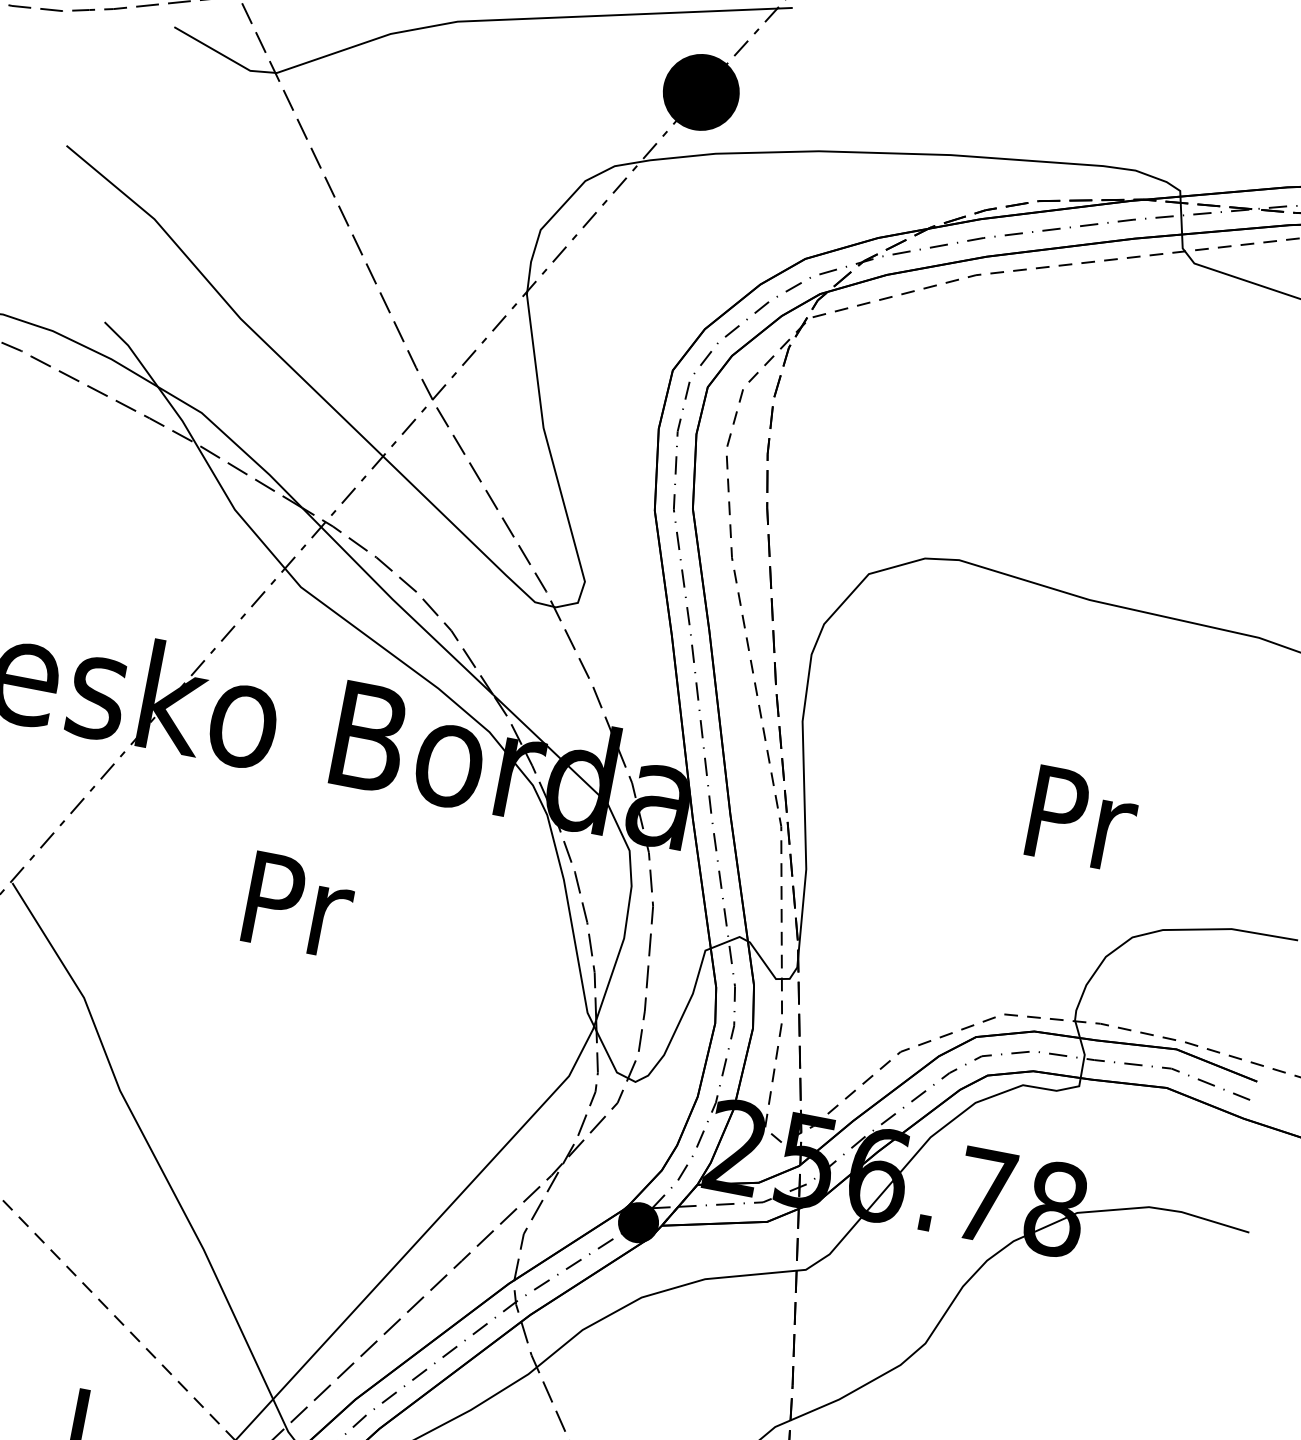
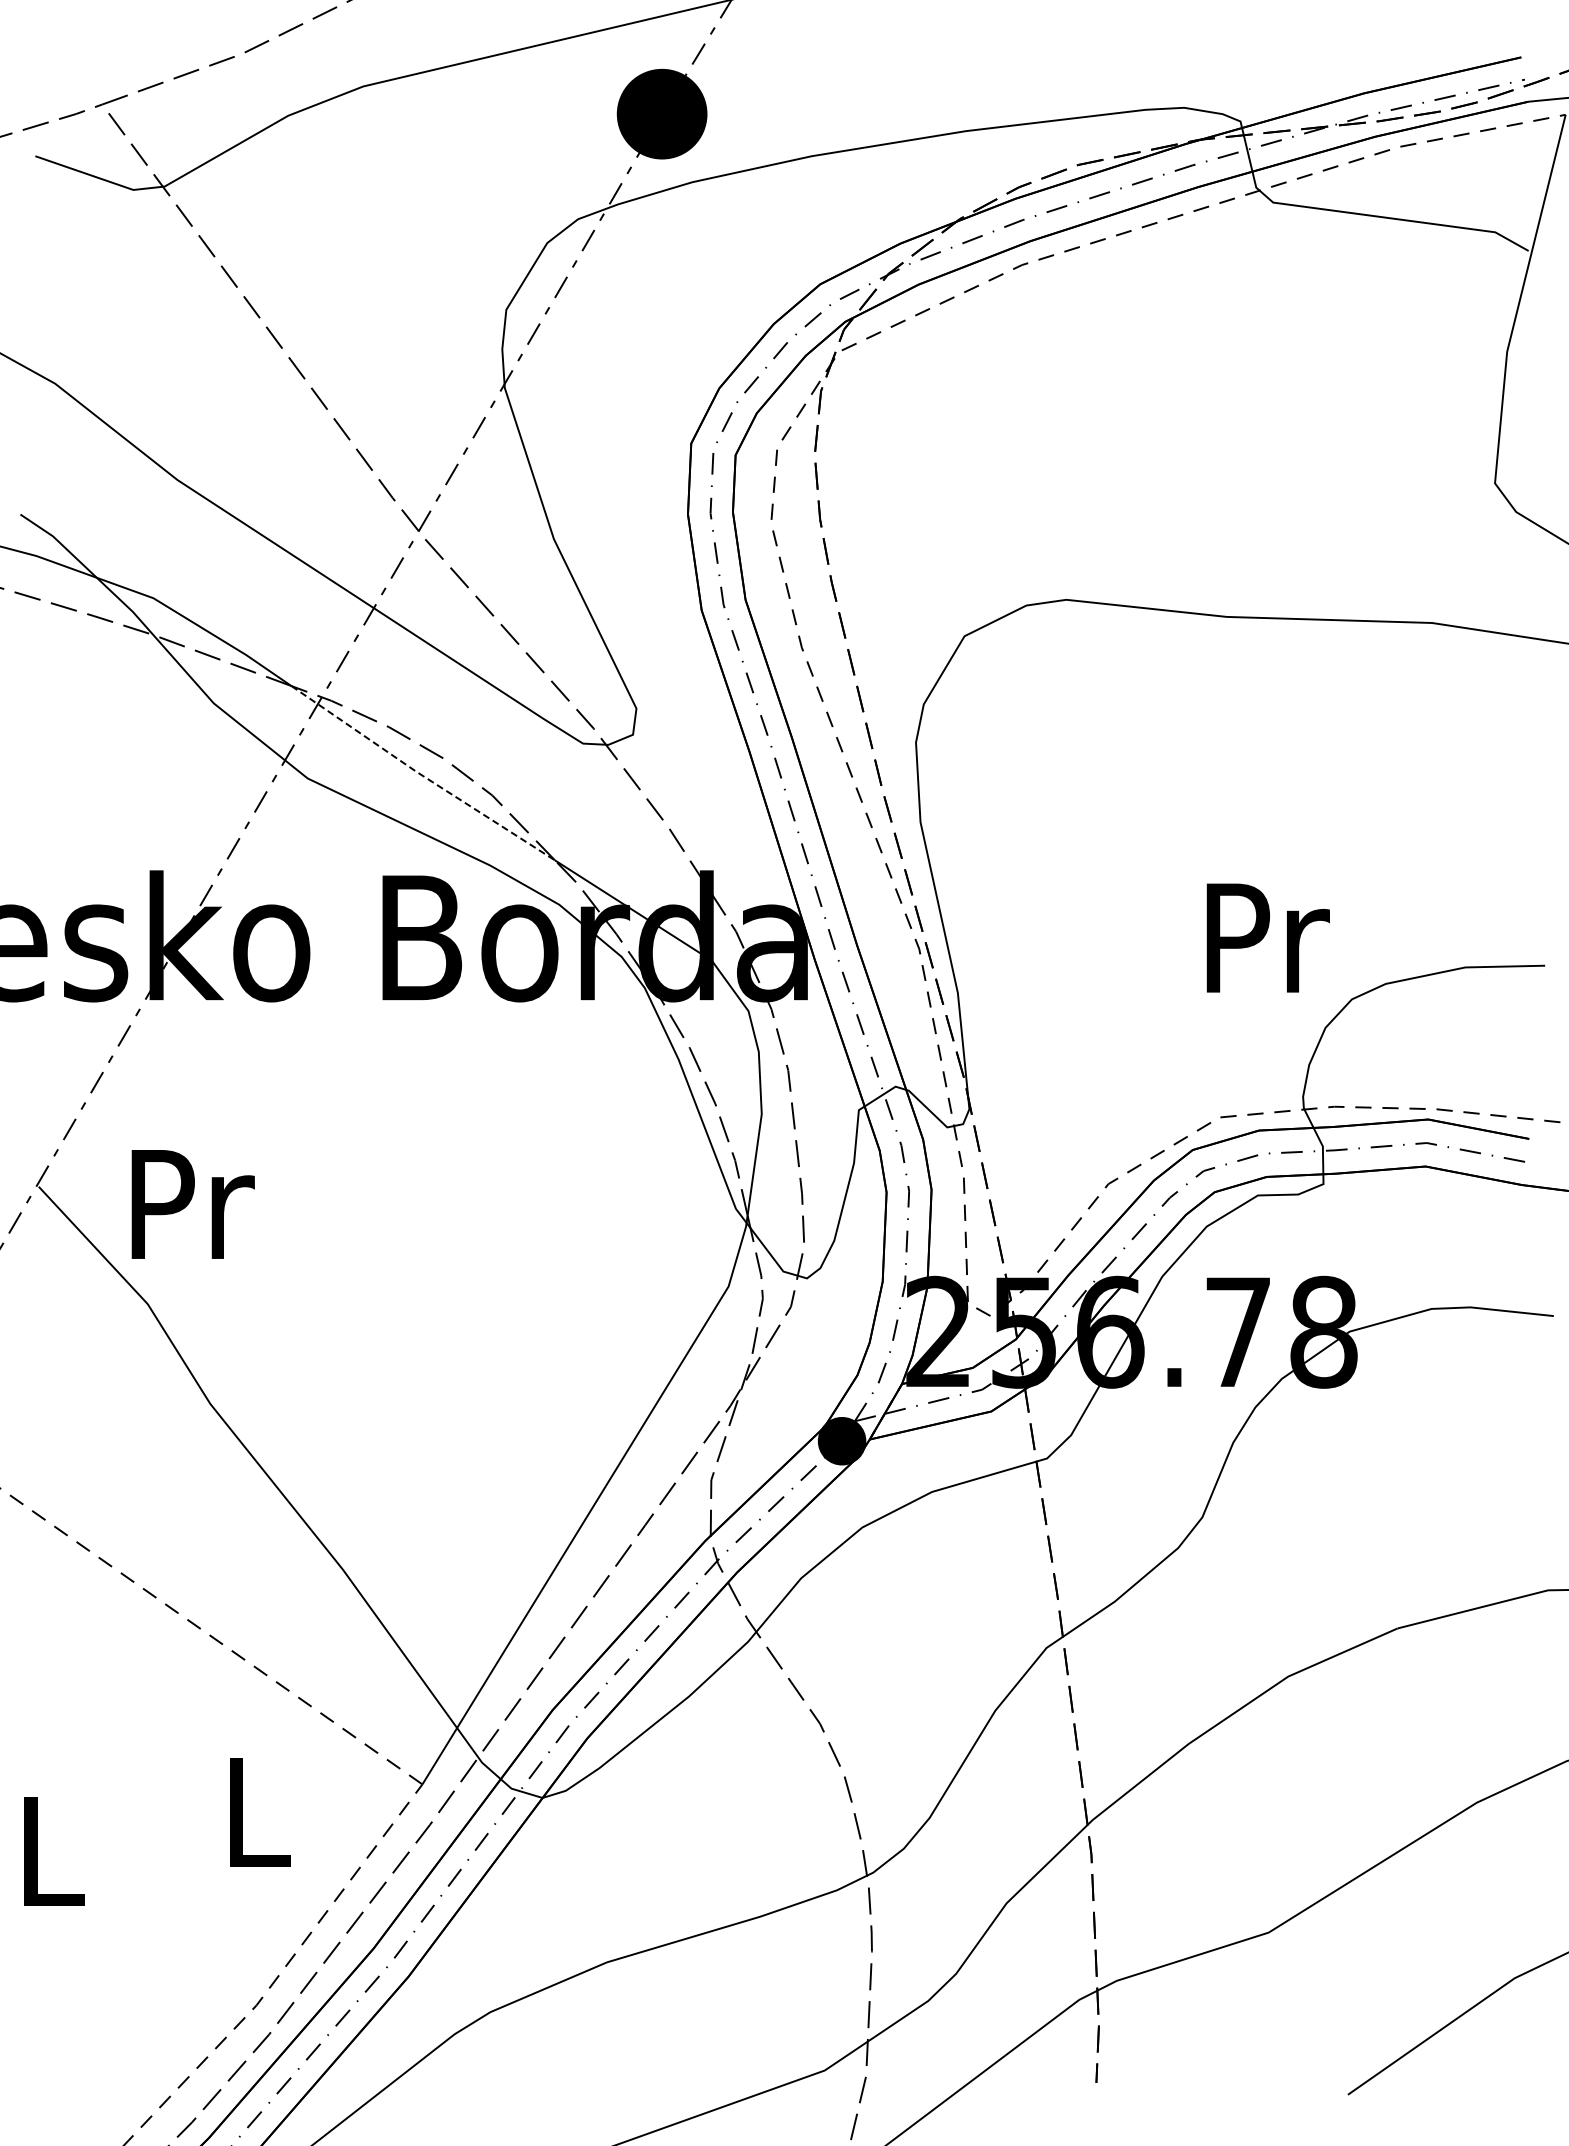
line: (396, 602) -> (421, 774), solid -> dashed
text: (1082, 818) -> (1267, 937), moved
text: (298, 905) -> (192, 1204), moved

